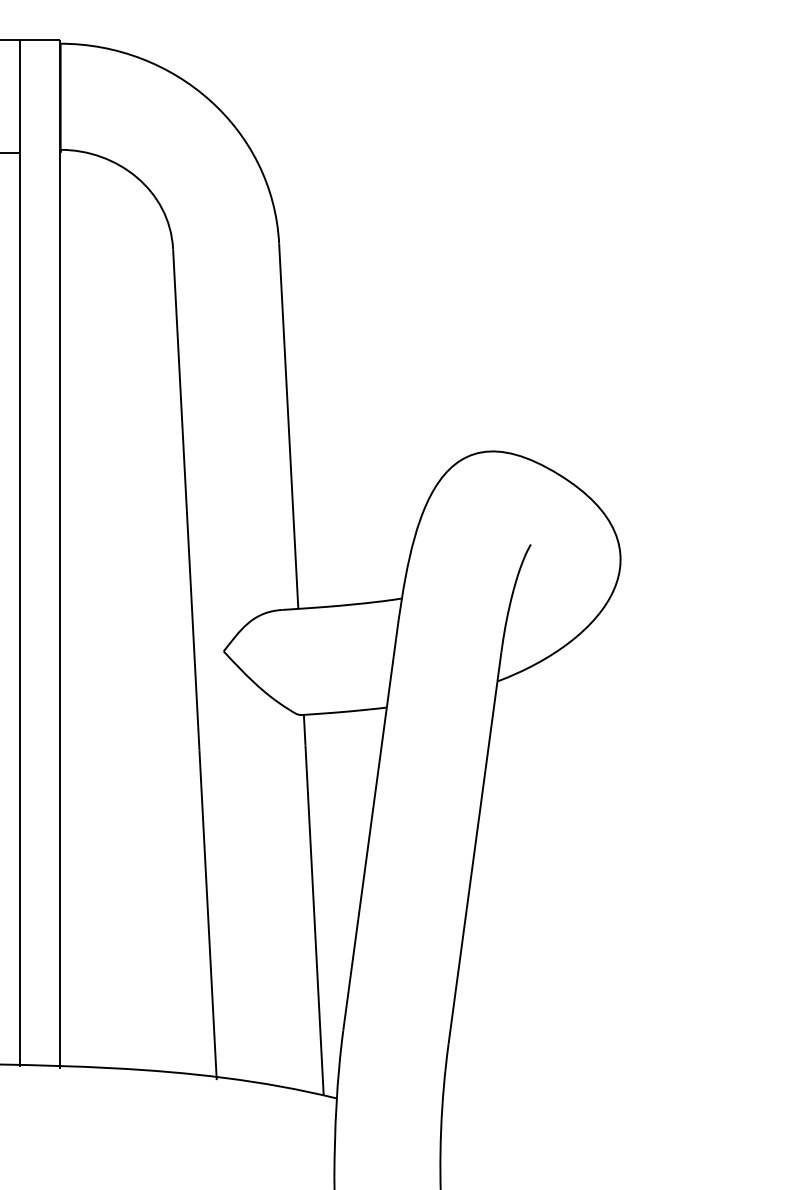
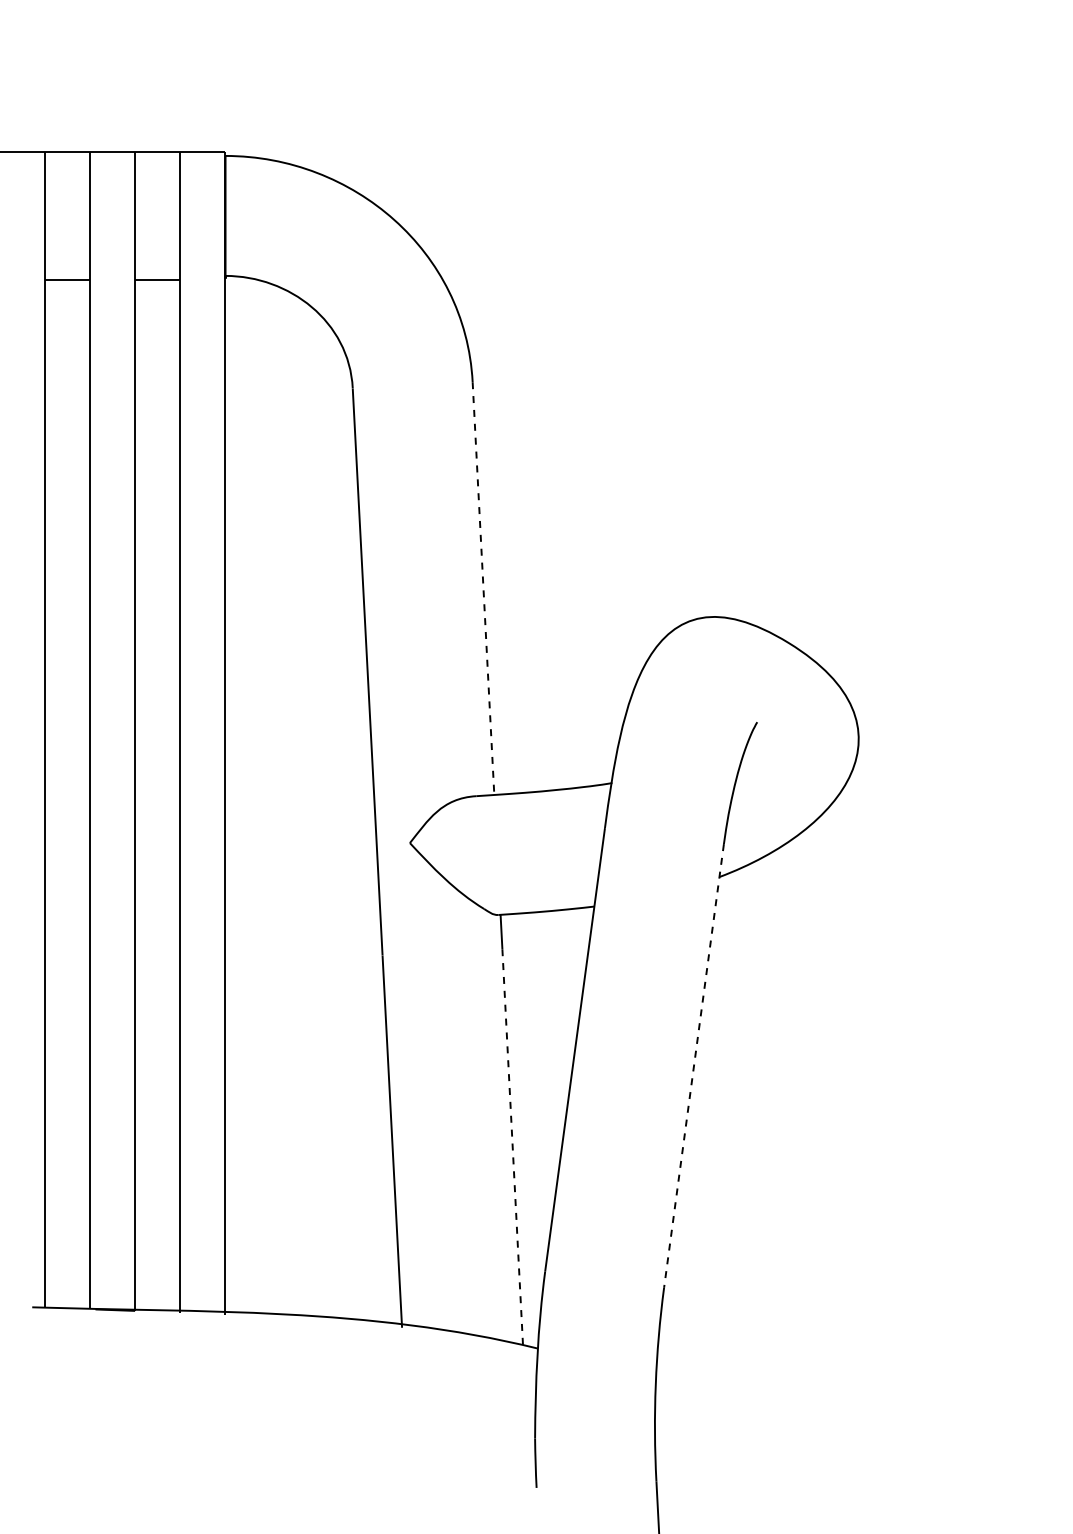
line: (288, 426) -> (483, 588), solid -> dashed
line: (475, 848) -> (694, 1065), solid -> dashed
line: (314, 920) -> (512, 1147), solid -> dashed

